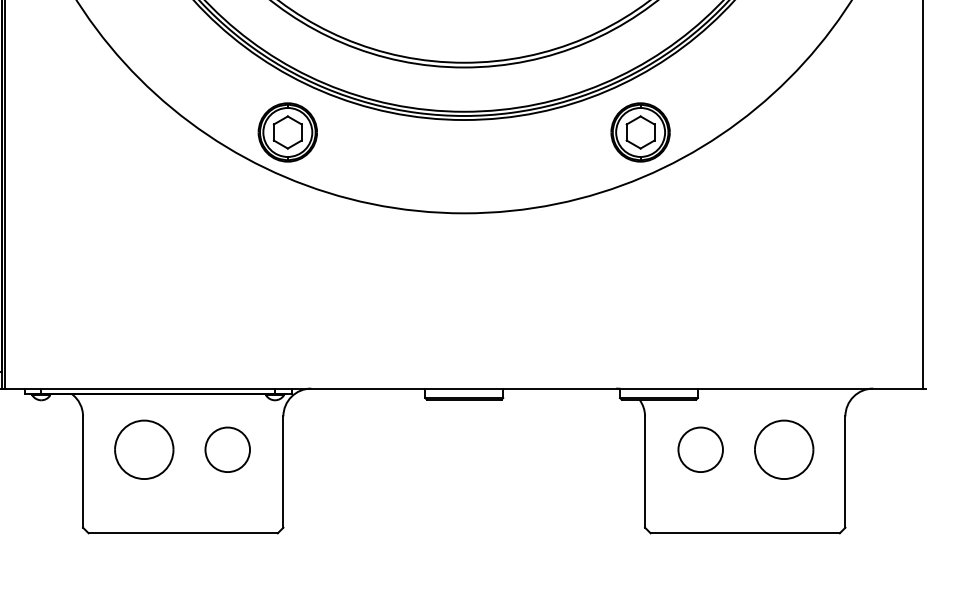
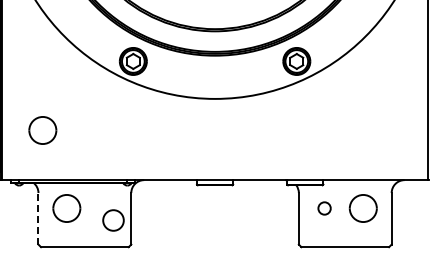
part: (91, 281) -> (42, 130), added
circle: (227, 449) -> (113, 220), moved
circle: (700, 449) -> (324, 208), size x0.6
line: (83, 471) -> (38, 218), solid -> dashed

